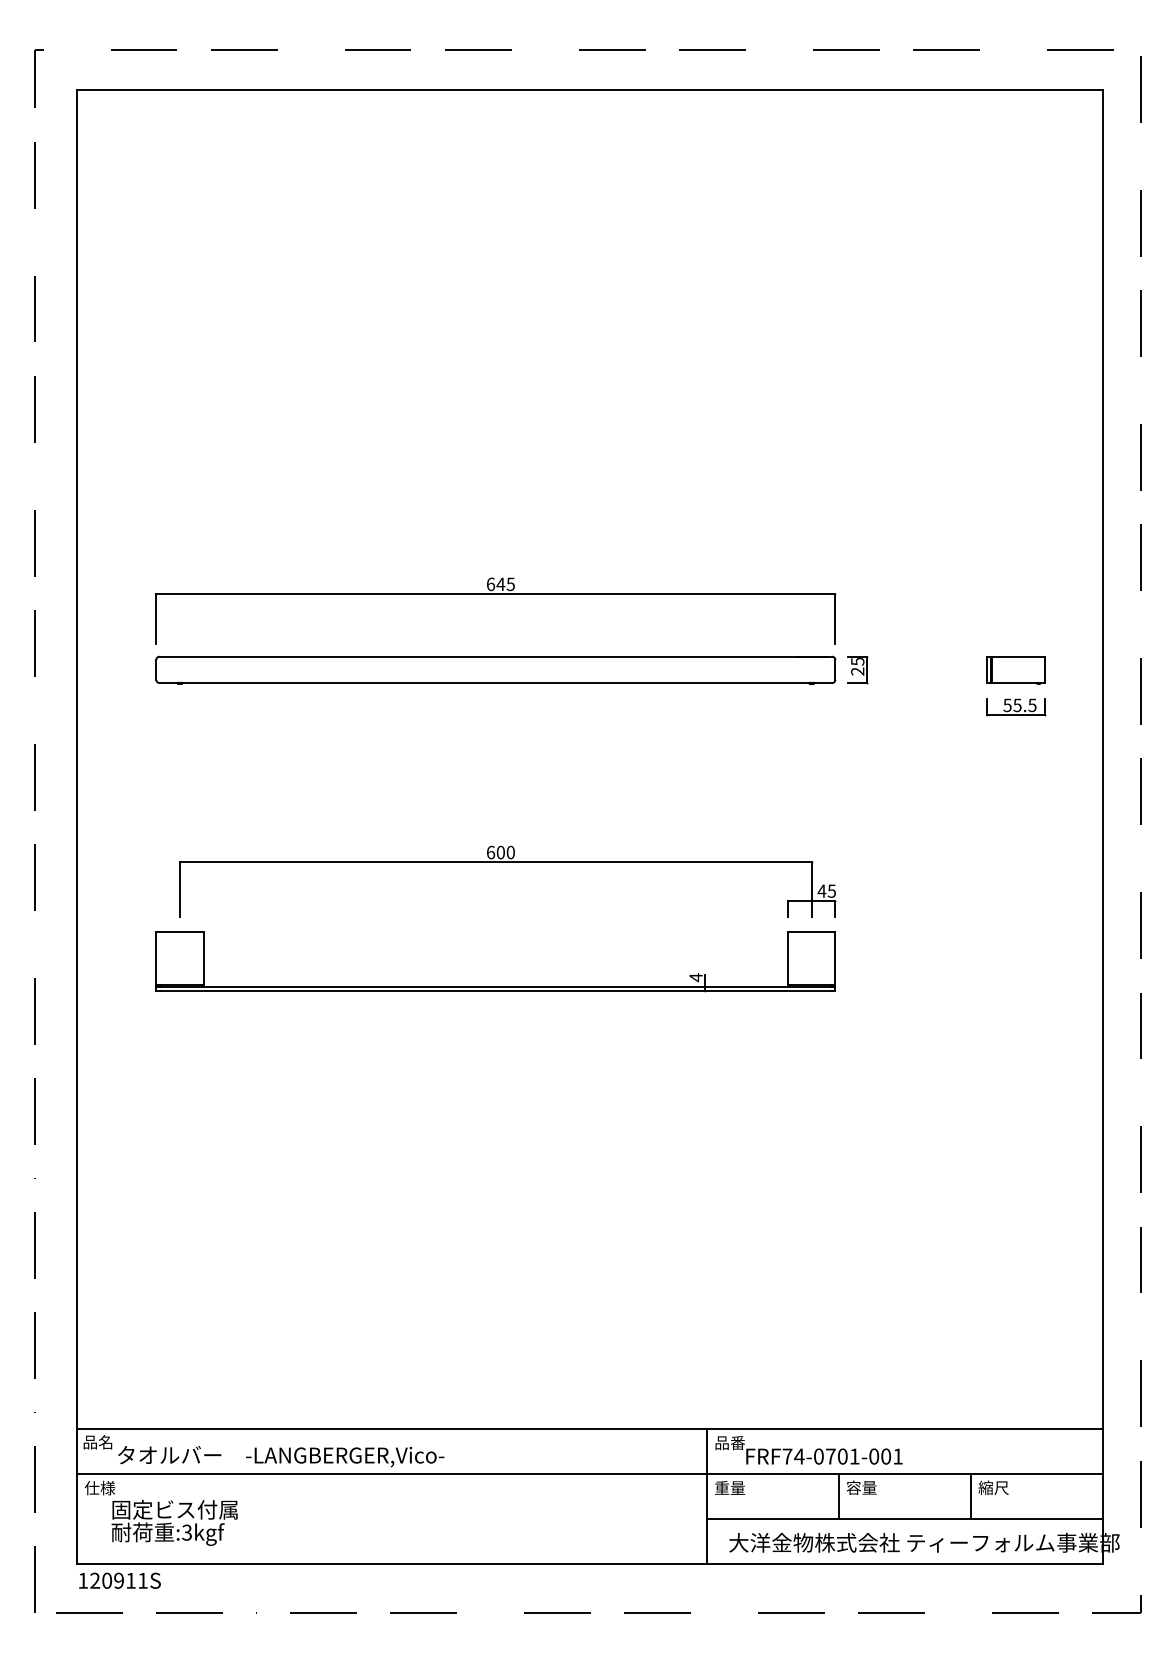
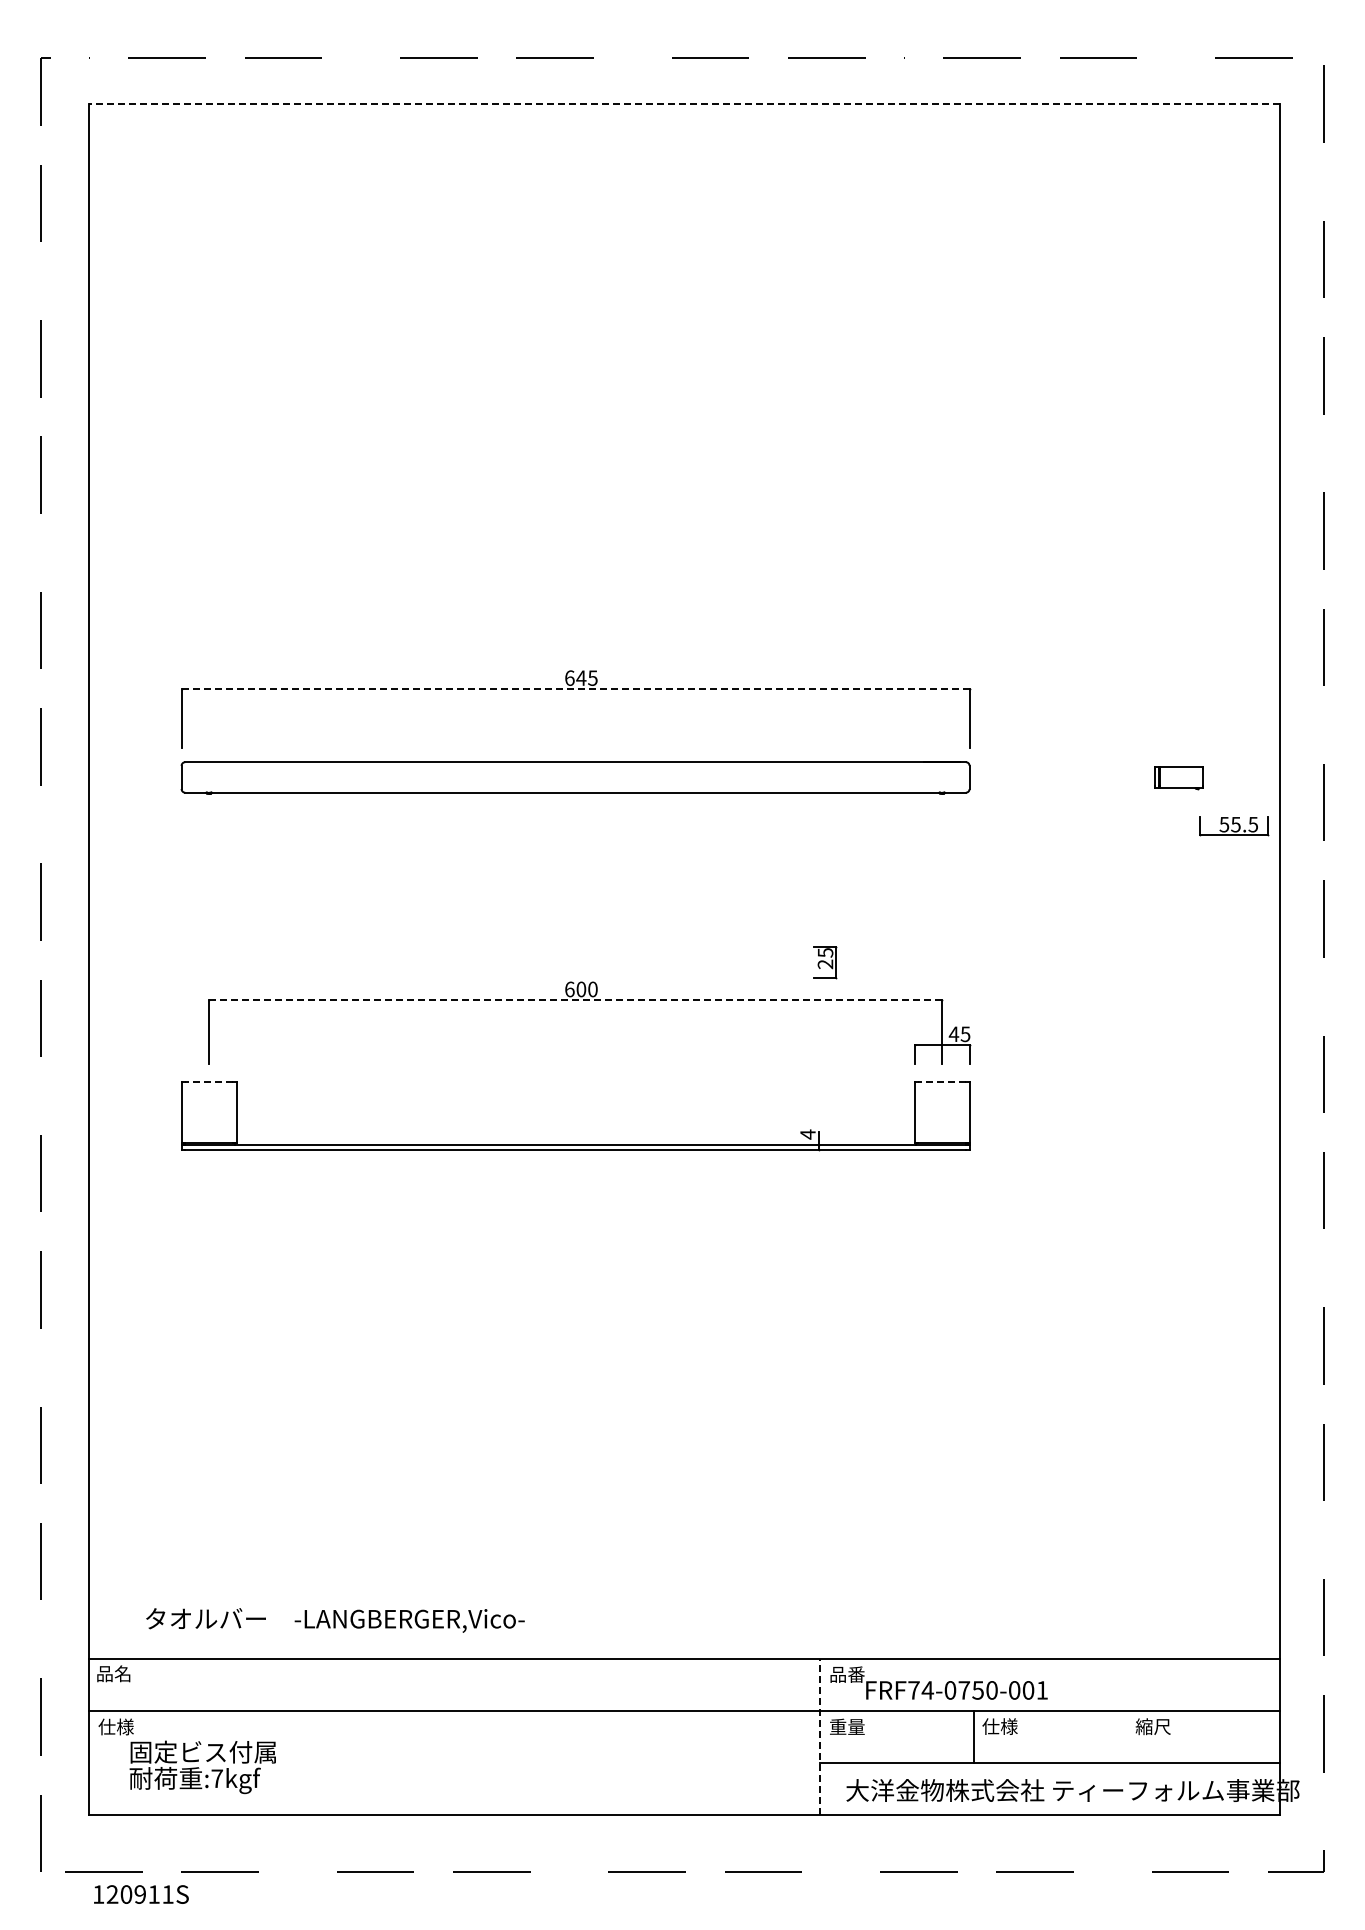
line: (589, 90) -> (684, 104), solid -> dashed
line: (495, 593) -> (575, 688), solid -> dashed
part: (857, 669) -> (825, 962), moved
part: (1015, 669) -> (1178, 777), size x0.7
part: (1016, 706) -> (1234, 826), moved
line: (495, 862) -> (575, 1000), solid -> dashed
line: (180, 932) -> (209, 1082), solid -> dashed
line: (812, 932) -> (942, 1082), solid -> dashed
text: (281, 1456) -> (335, 1620), moved
text: (848, 1456) -> (984, 1690), FRF74-0701-001 -> FRF74-0750-001
text: (861, 1487) -> (999, 1726), 容量 -> 仕様
line: (706, 1496) -> (820, 1736), solid -> dashed
line: (971, 1496) -> (1127, 1736), removed
text: (187, 1532) -> (217, 1778), :3kgf -> :7kgf
text: (120, 1580) -> (141, 1894), moved

